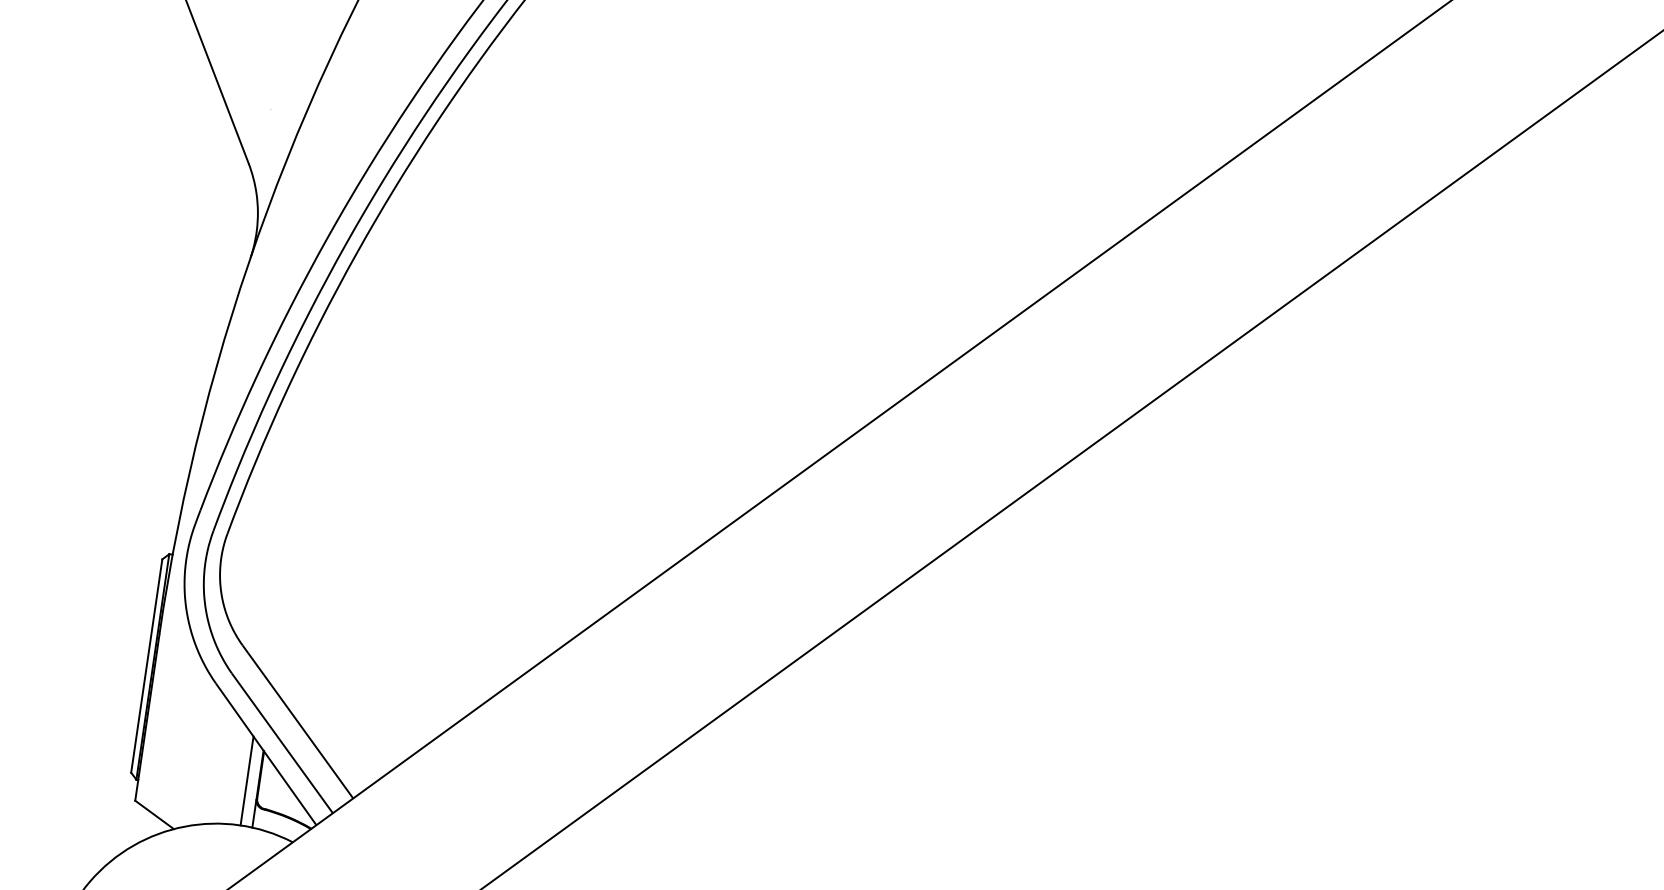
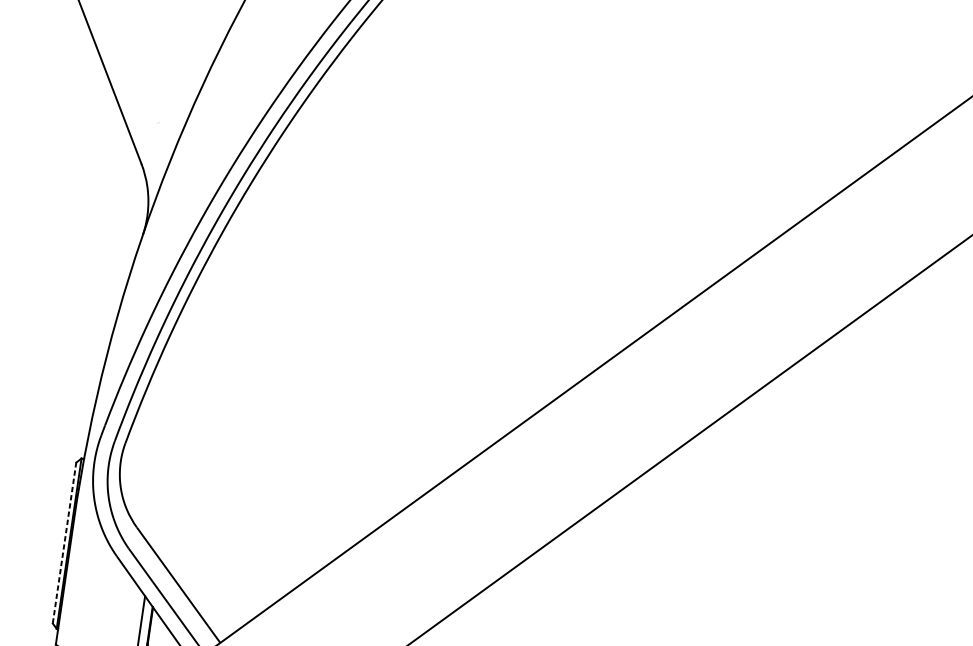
line: (146, 666) -> (64, 543), solid -> dashed

